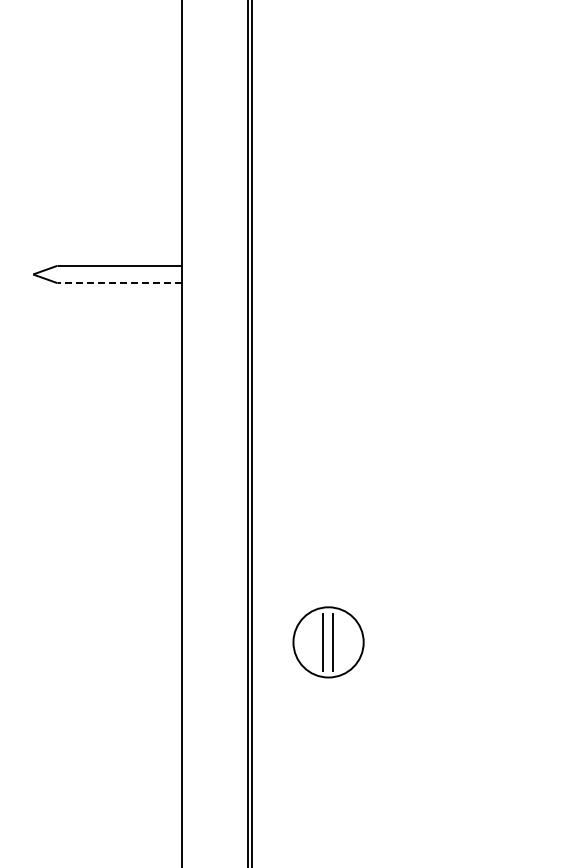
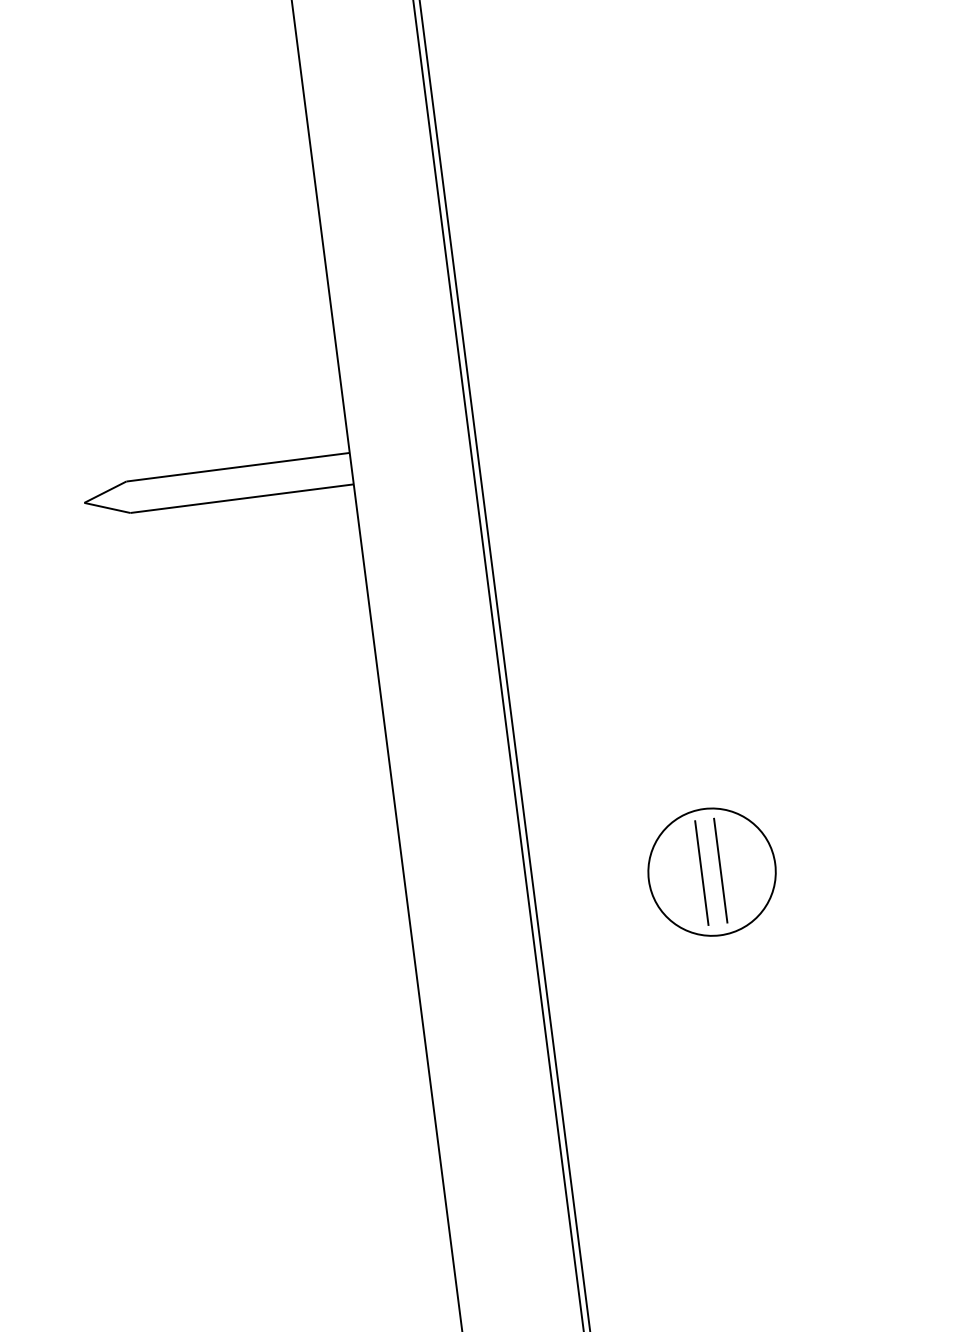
line: (119, 283) -> (241, 499), dashed -> solid
part: (328, 642) -> (711, 872), moved

